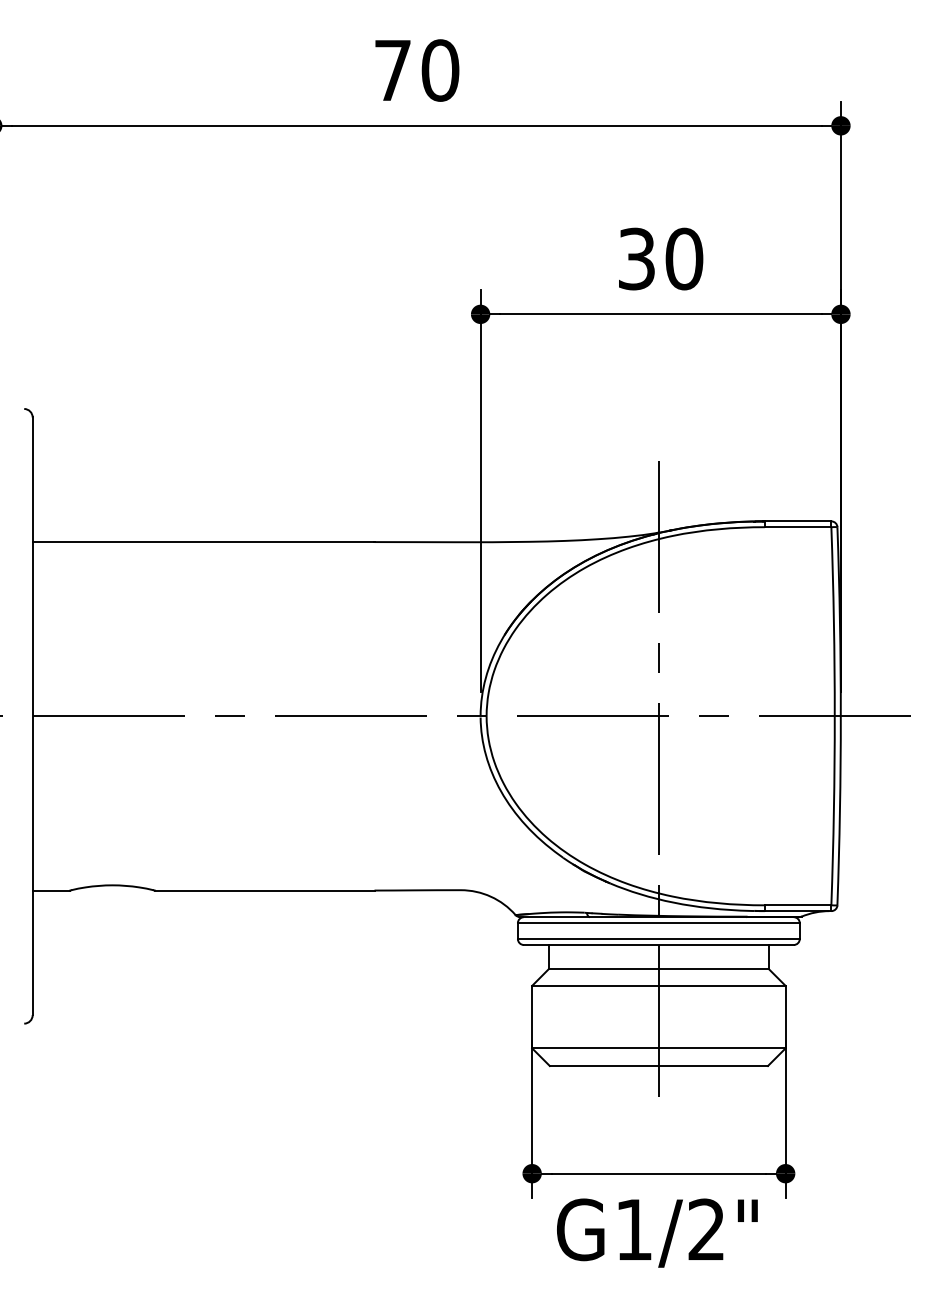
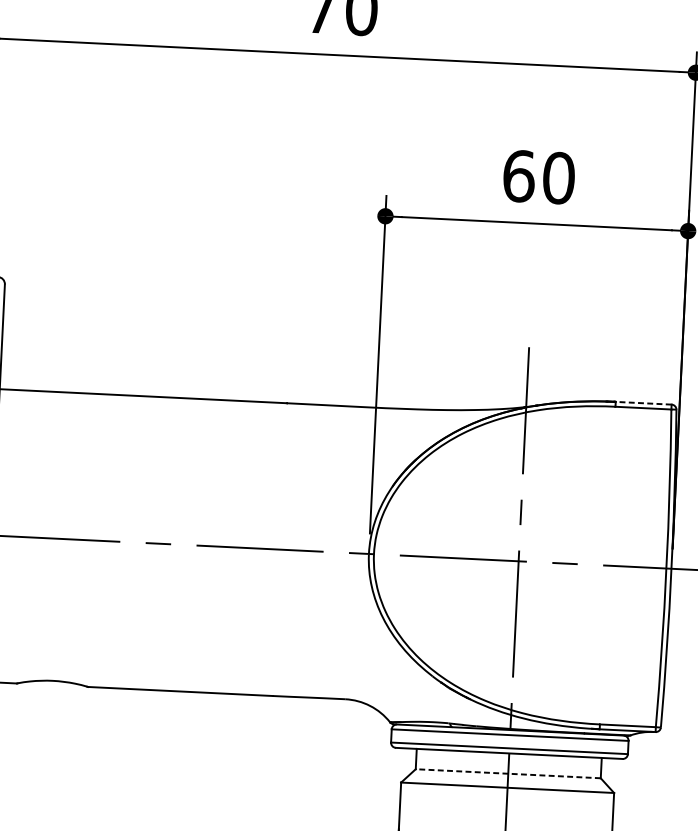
text: (637, 258) -> (519, 175), 30 -> 60
line: (797, 521) -> (643, 403), solid -> dashed
line: (658, 969) -> (507, 773), solid -> dashed

